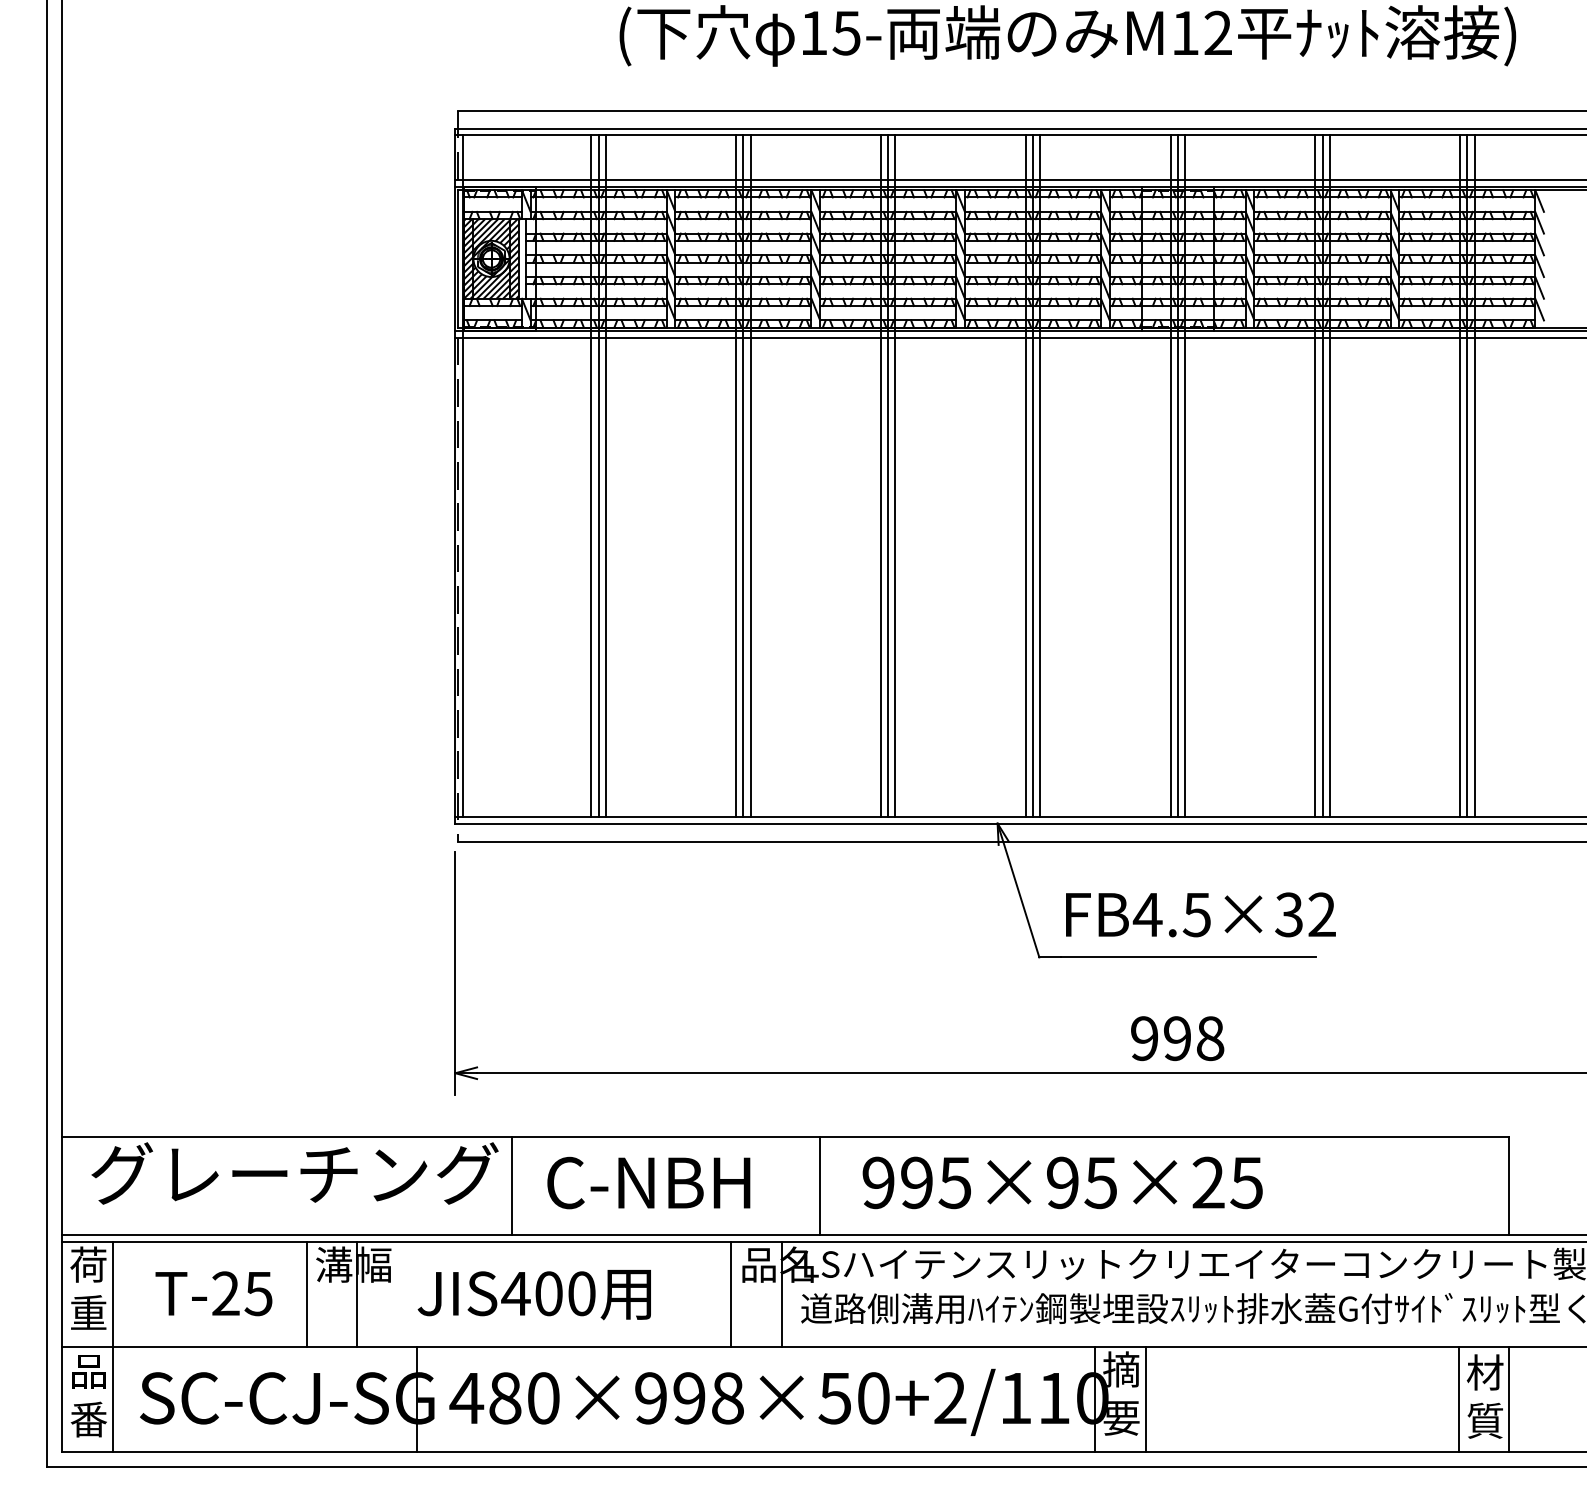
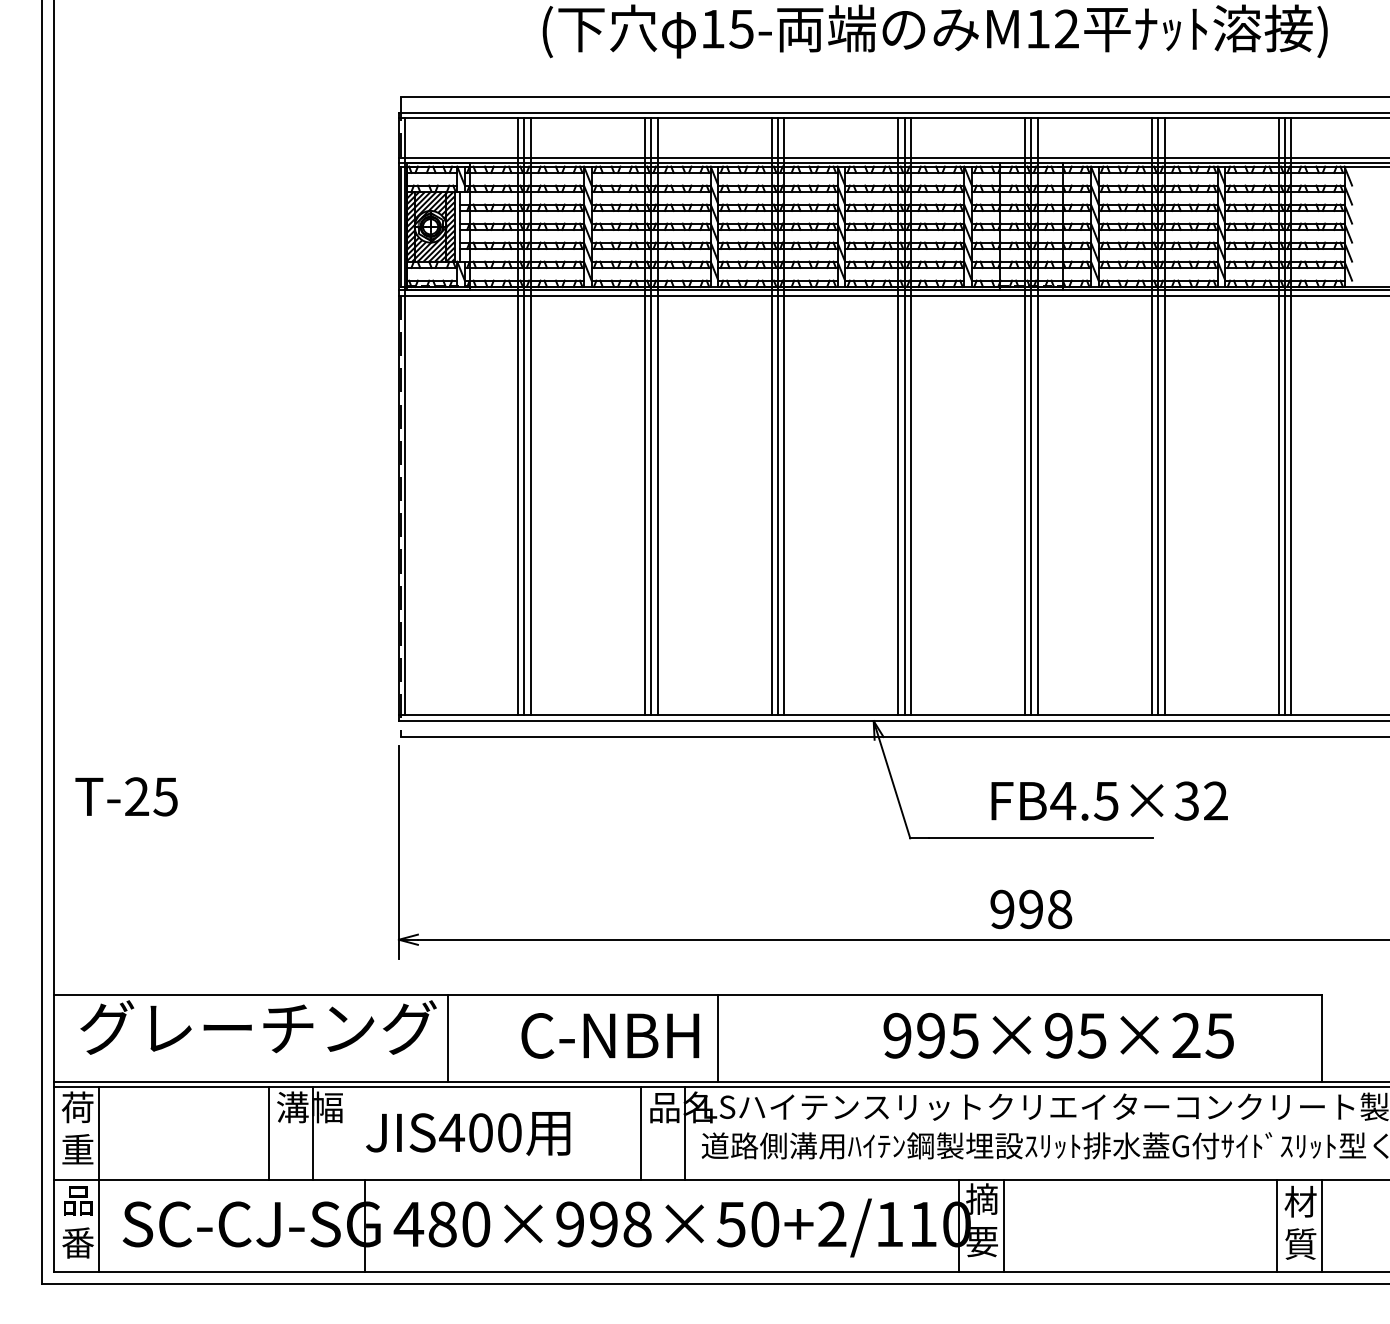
text: (1200, 914) -> (1109, 800), moved
text: (649, 1182) -> (610, 1035), moved
text: (1062, 1182) -> (1058, 1035), moved
text: (213, 1293) -> (126, 796), moved

